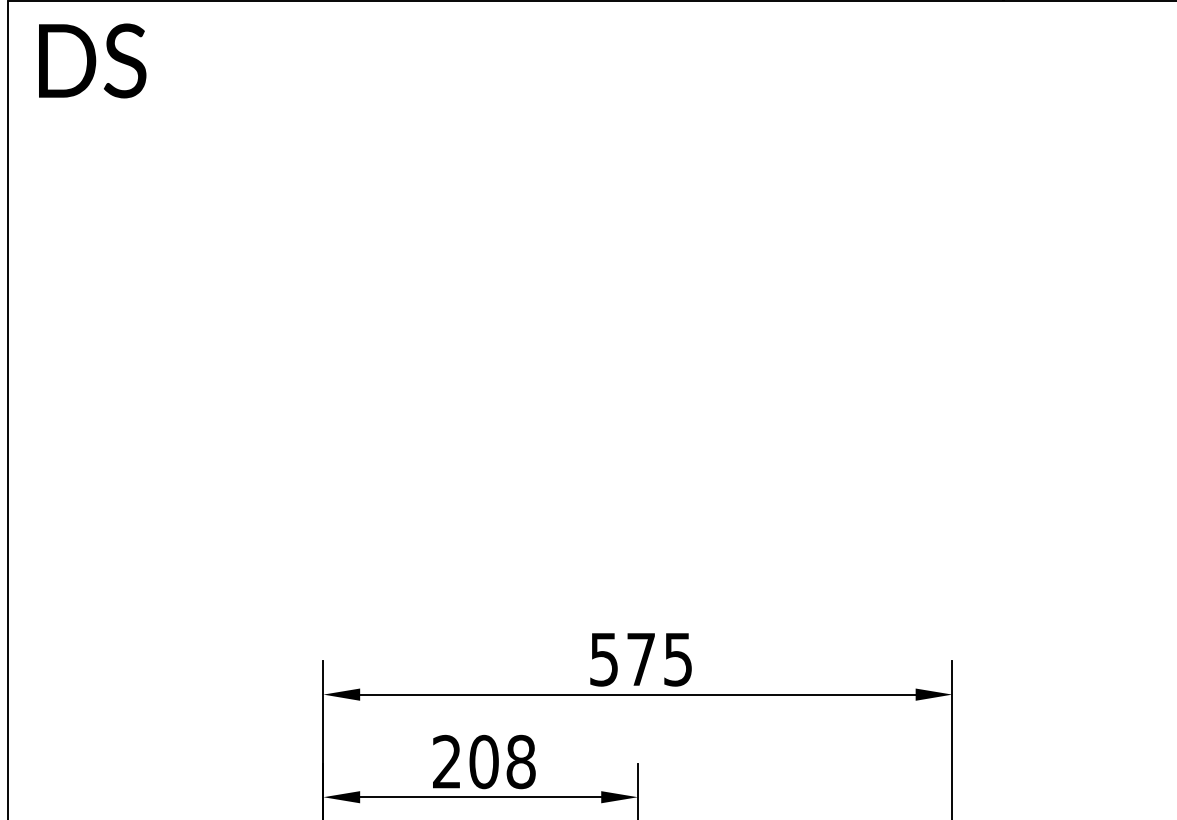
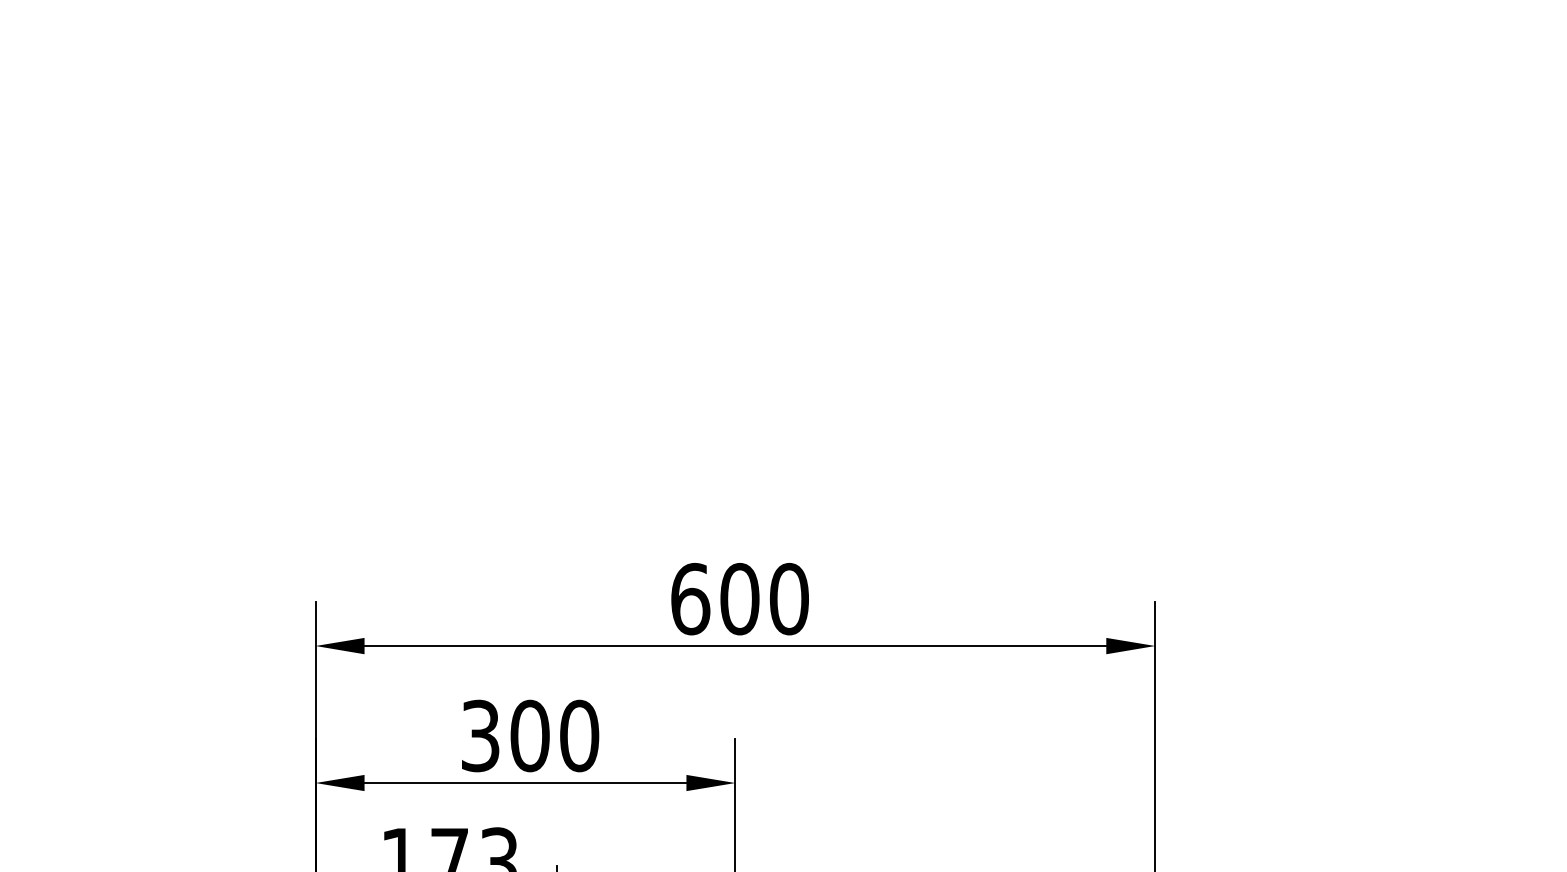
text: (640, 659) -> (738, 599), 575 -> 600
text: (484, 762) -> (530, 736), 208 -> 300

